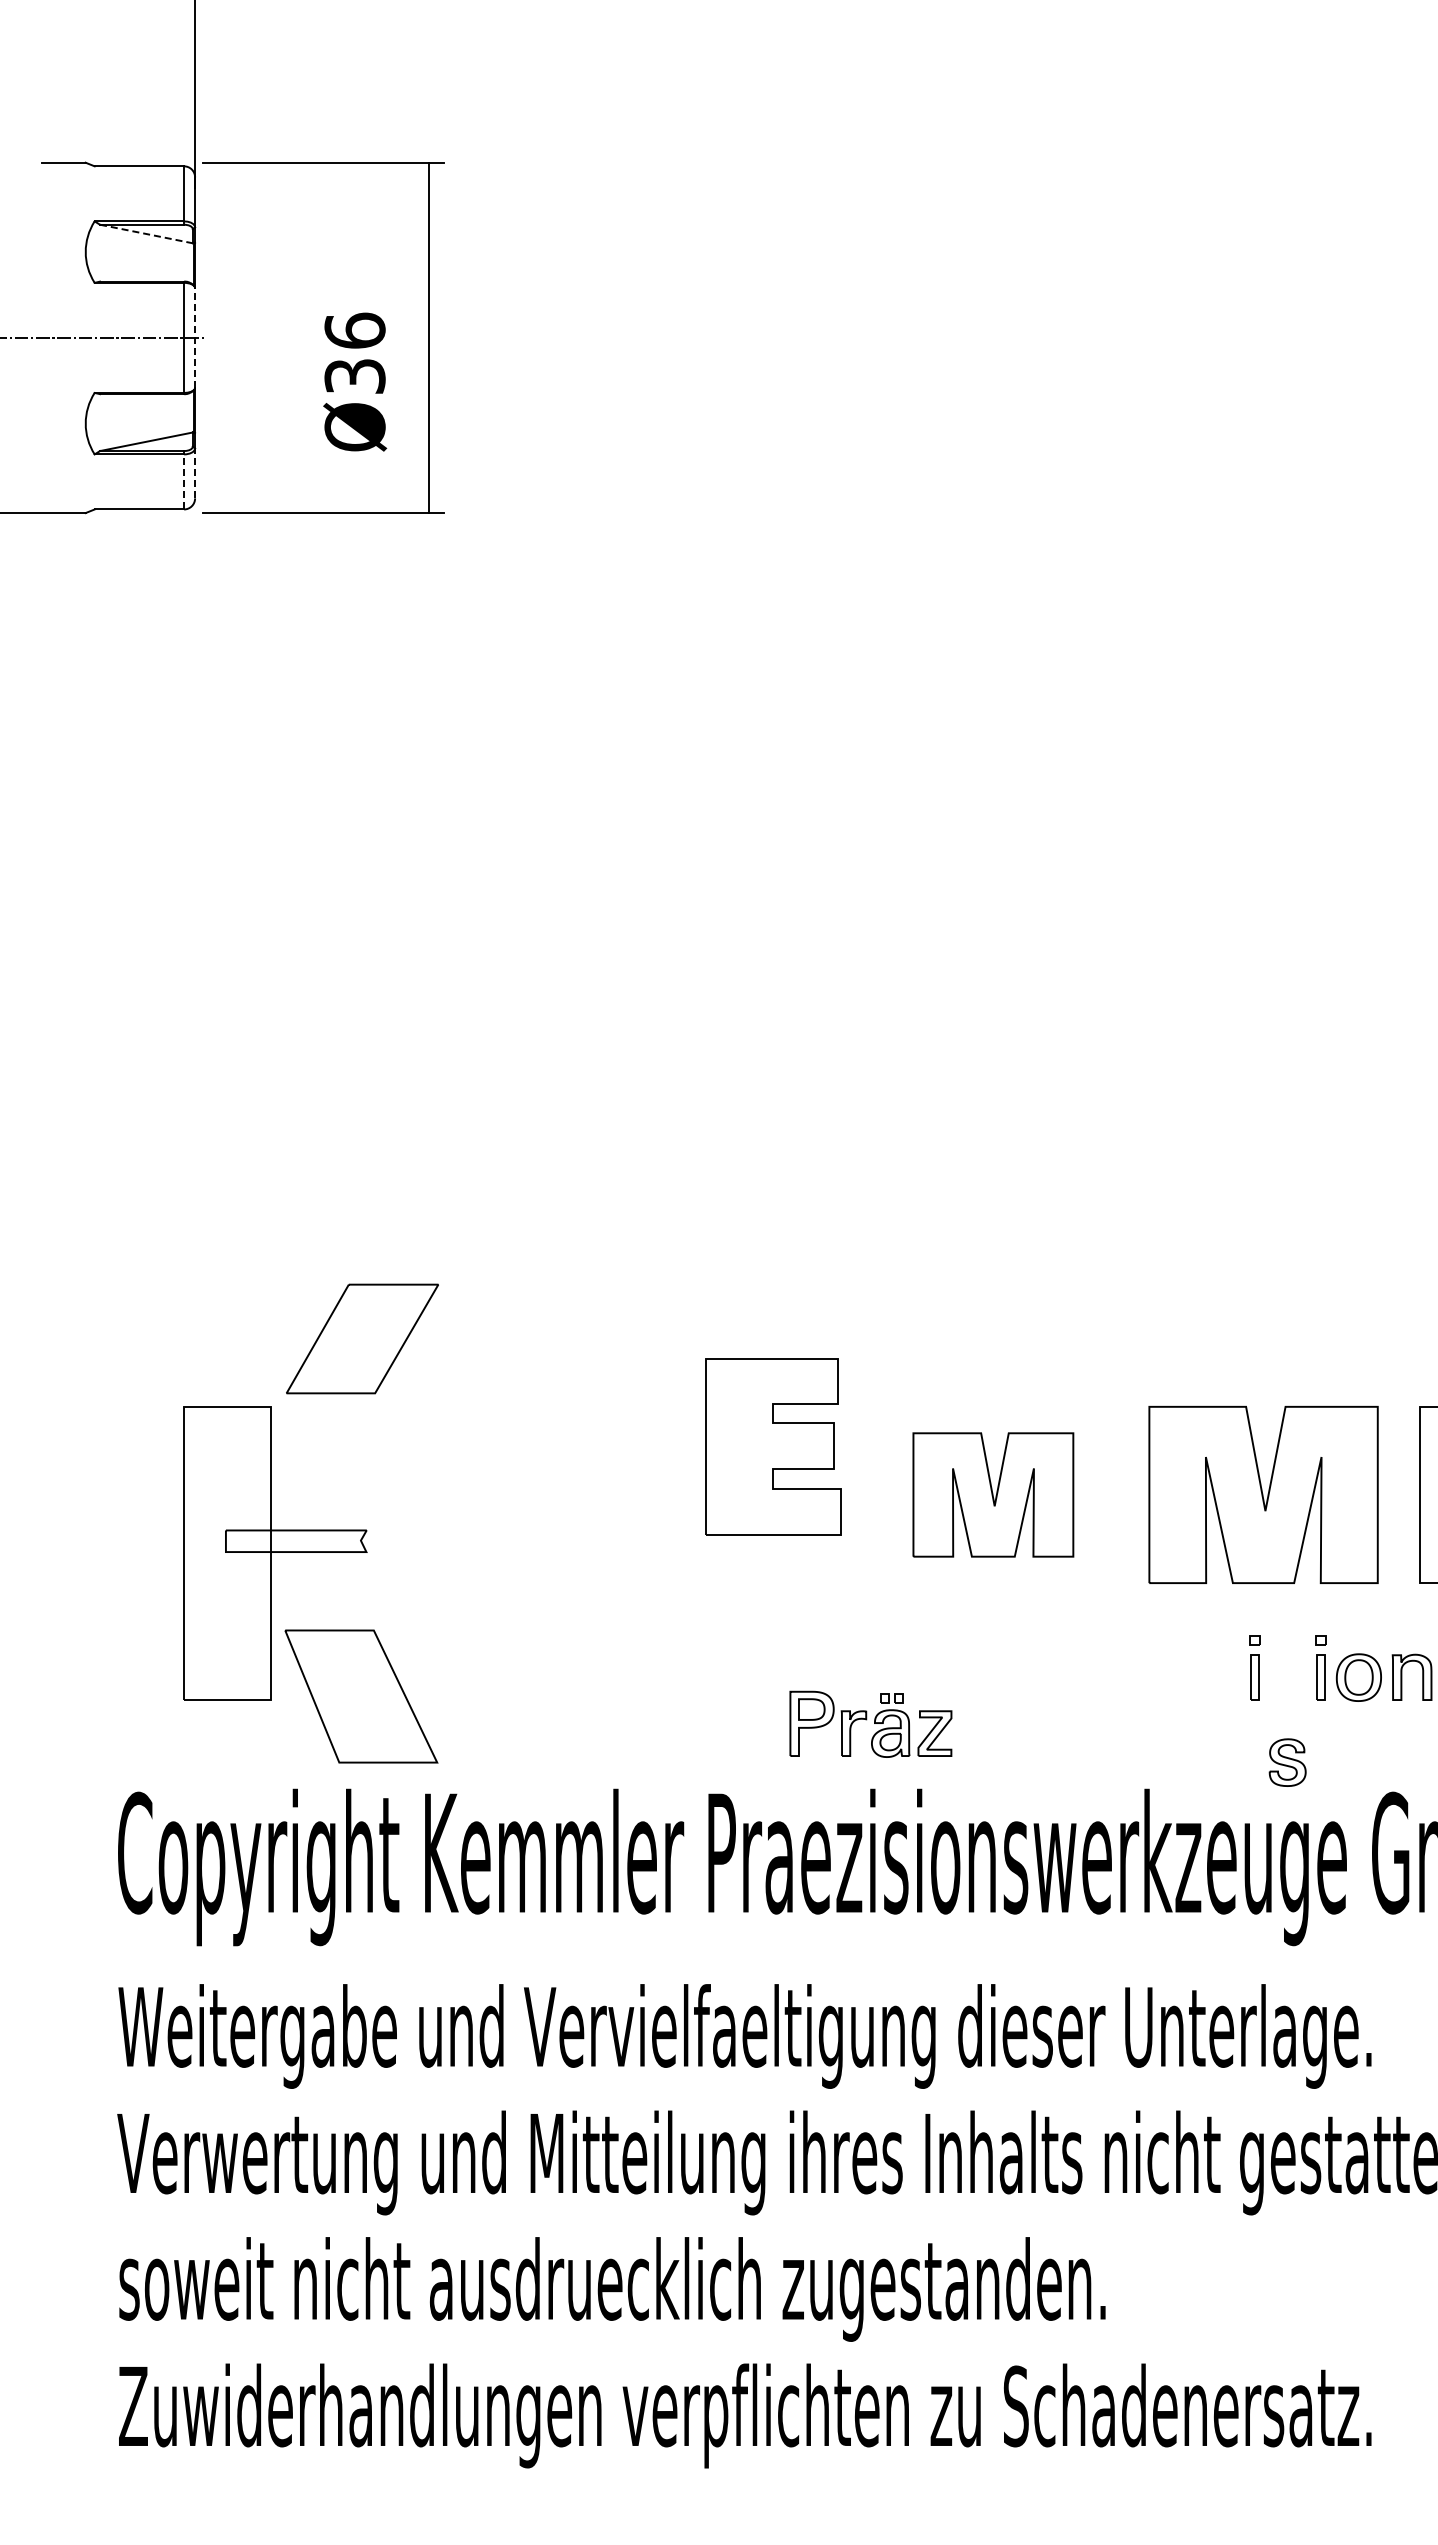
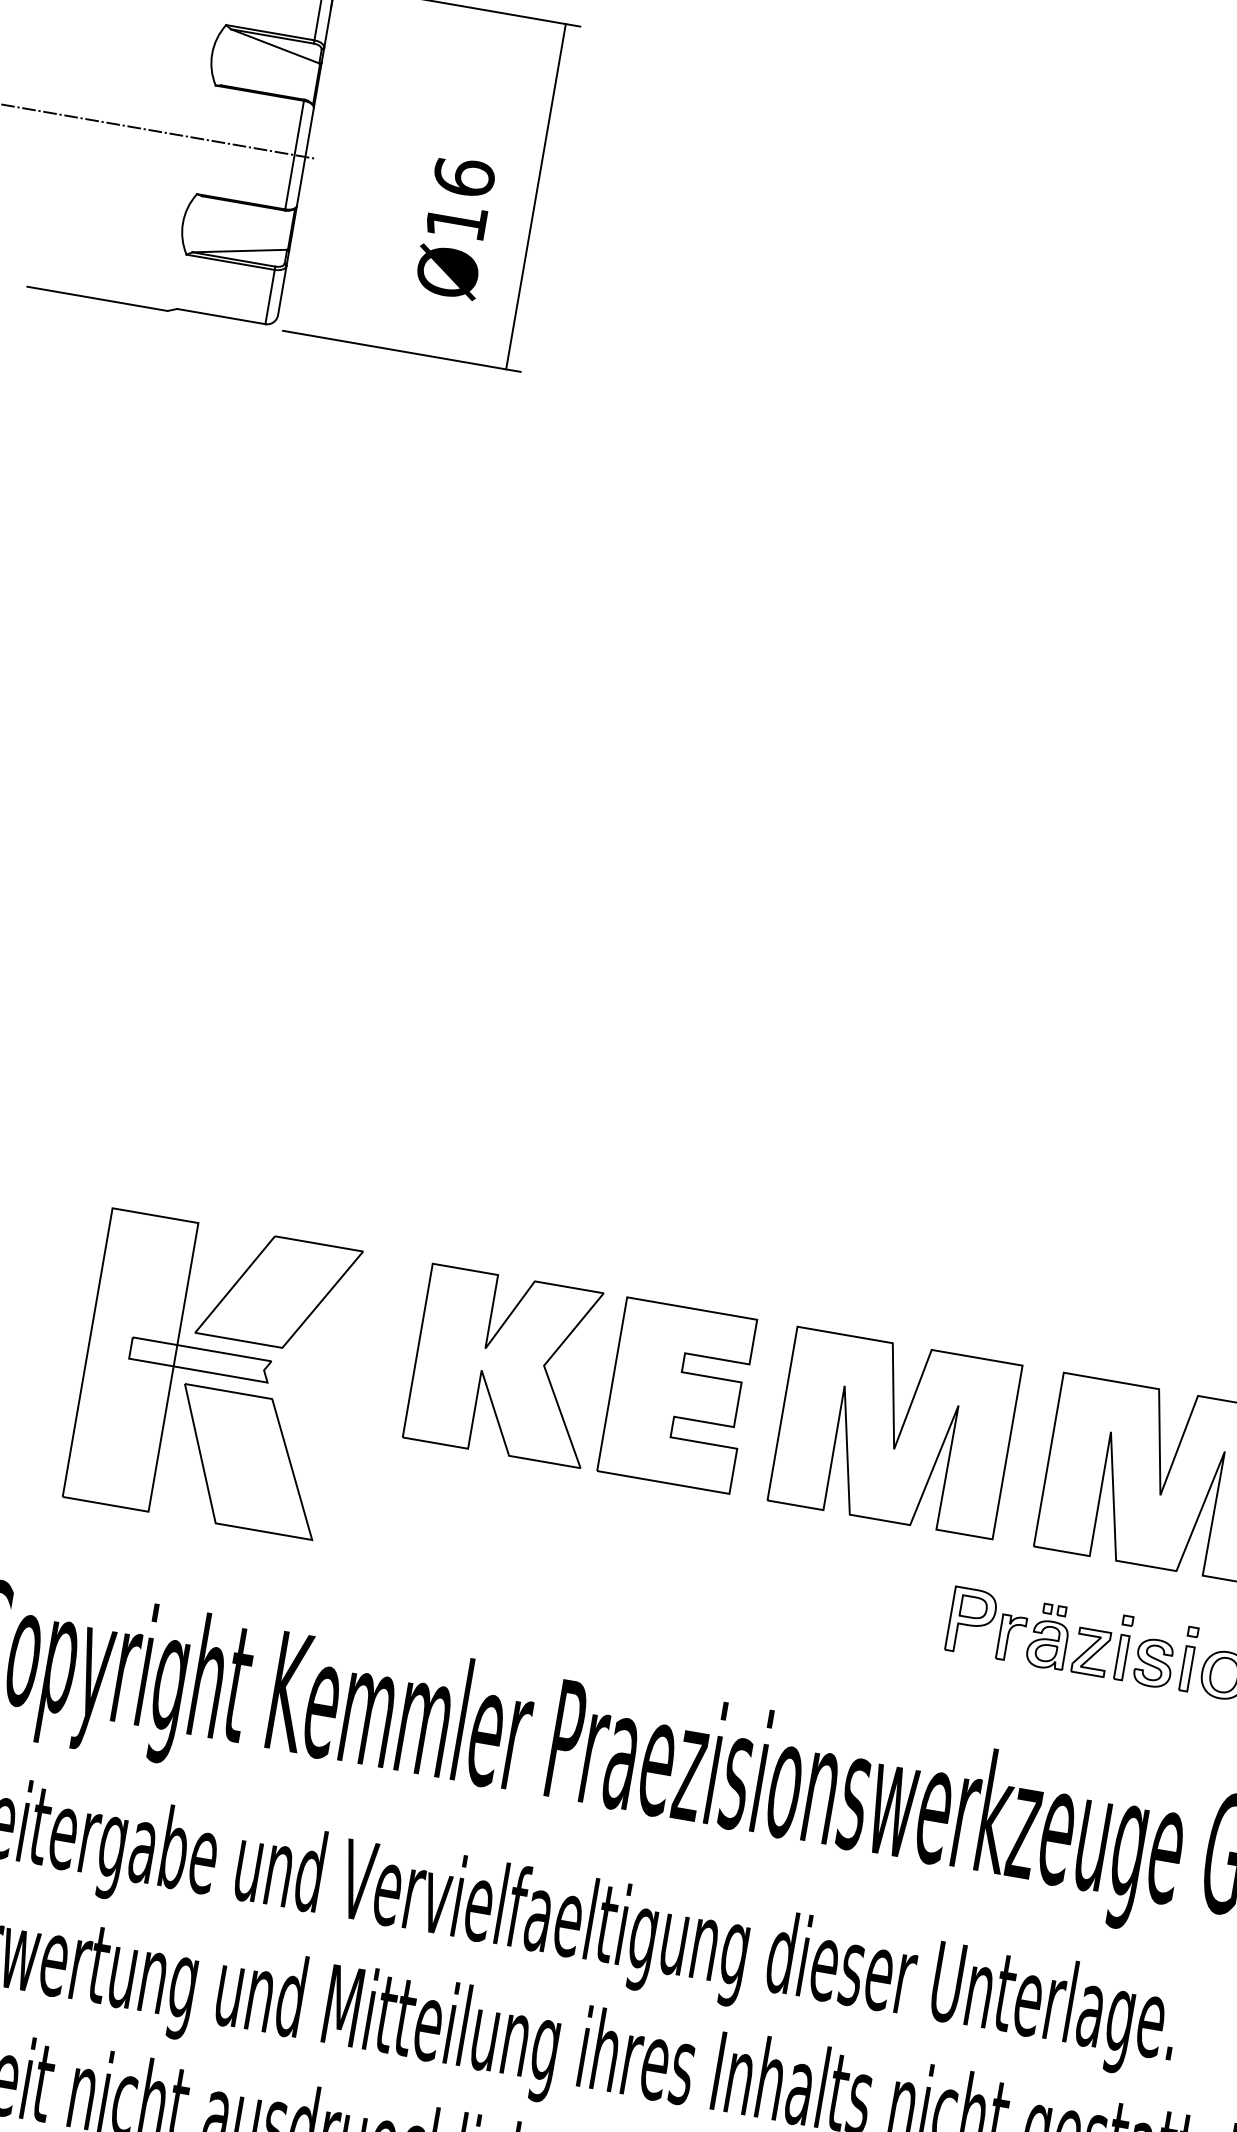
line: (146, 234) -> (275, 46), dashed -> solid
line: (195, 337) -> (305, 156), dashed -> solid
text: (354, 376) -> (455, 222), Ø36 -> Ø16
line: (195, 473) -> (282, 290), dashed -> solid
line: (184, 481) -> (270, 296), dashed -> solid
part: (362, 1338) -> (279, 1291), moved
part: (773, 1446) -> (678, 1395), moved
part: (599, 1494) -> (507, 1365), added
part: (993, 1494) -> (895, 1432), size x1.43
part: (361, 1696) -> (248, 1461), moved
part: (870, 1723) -> (1029, 1631), moved
part: (1287, 1762) -> (1153, 1662), moved

